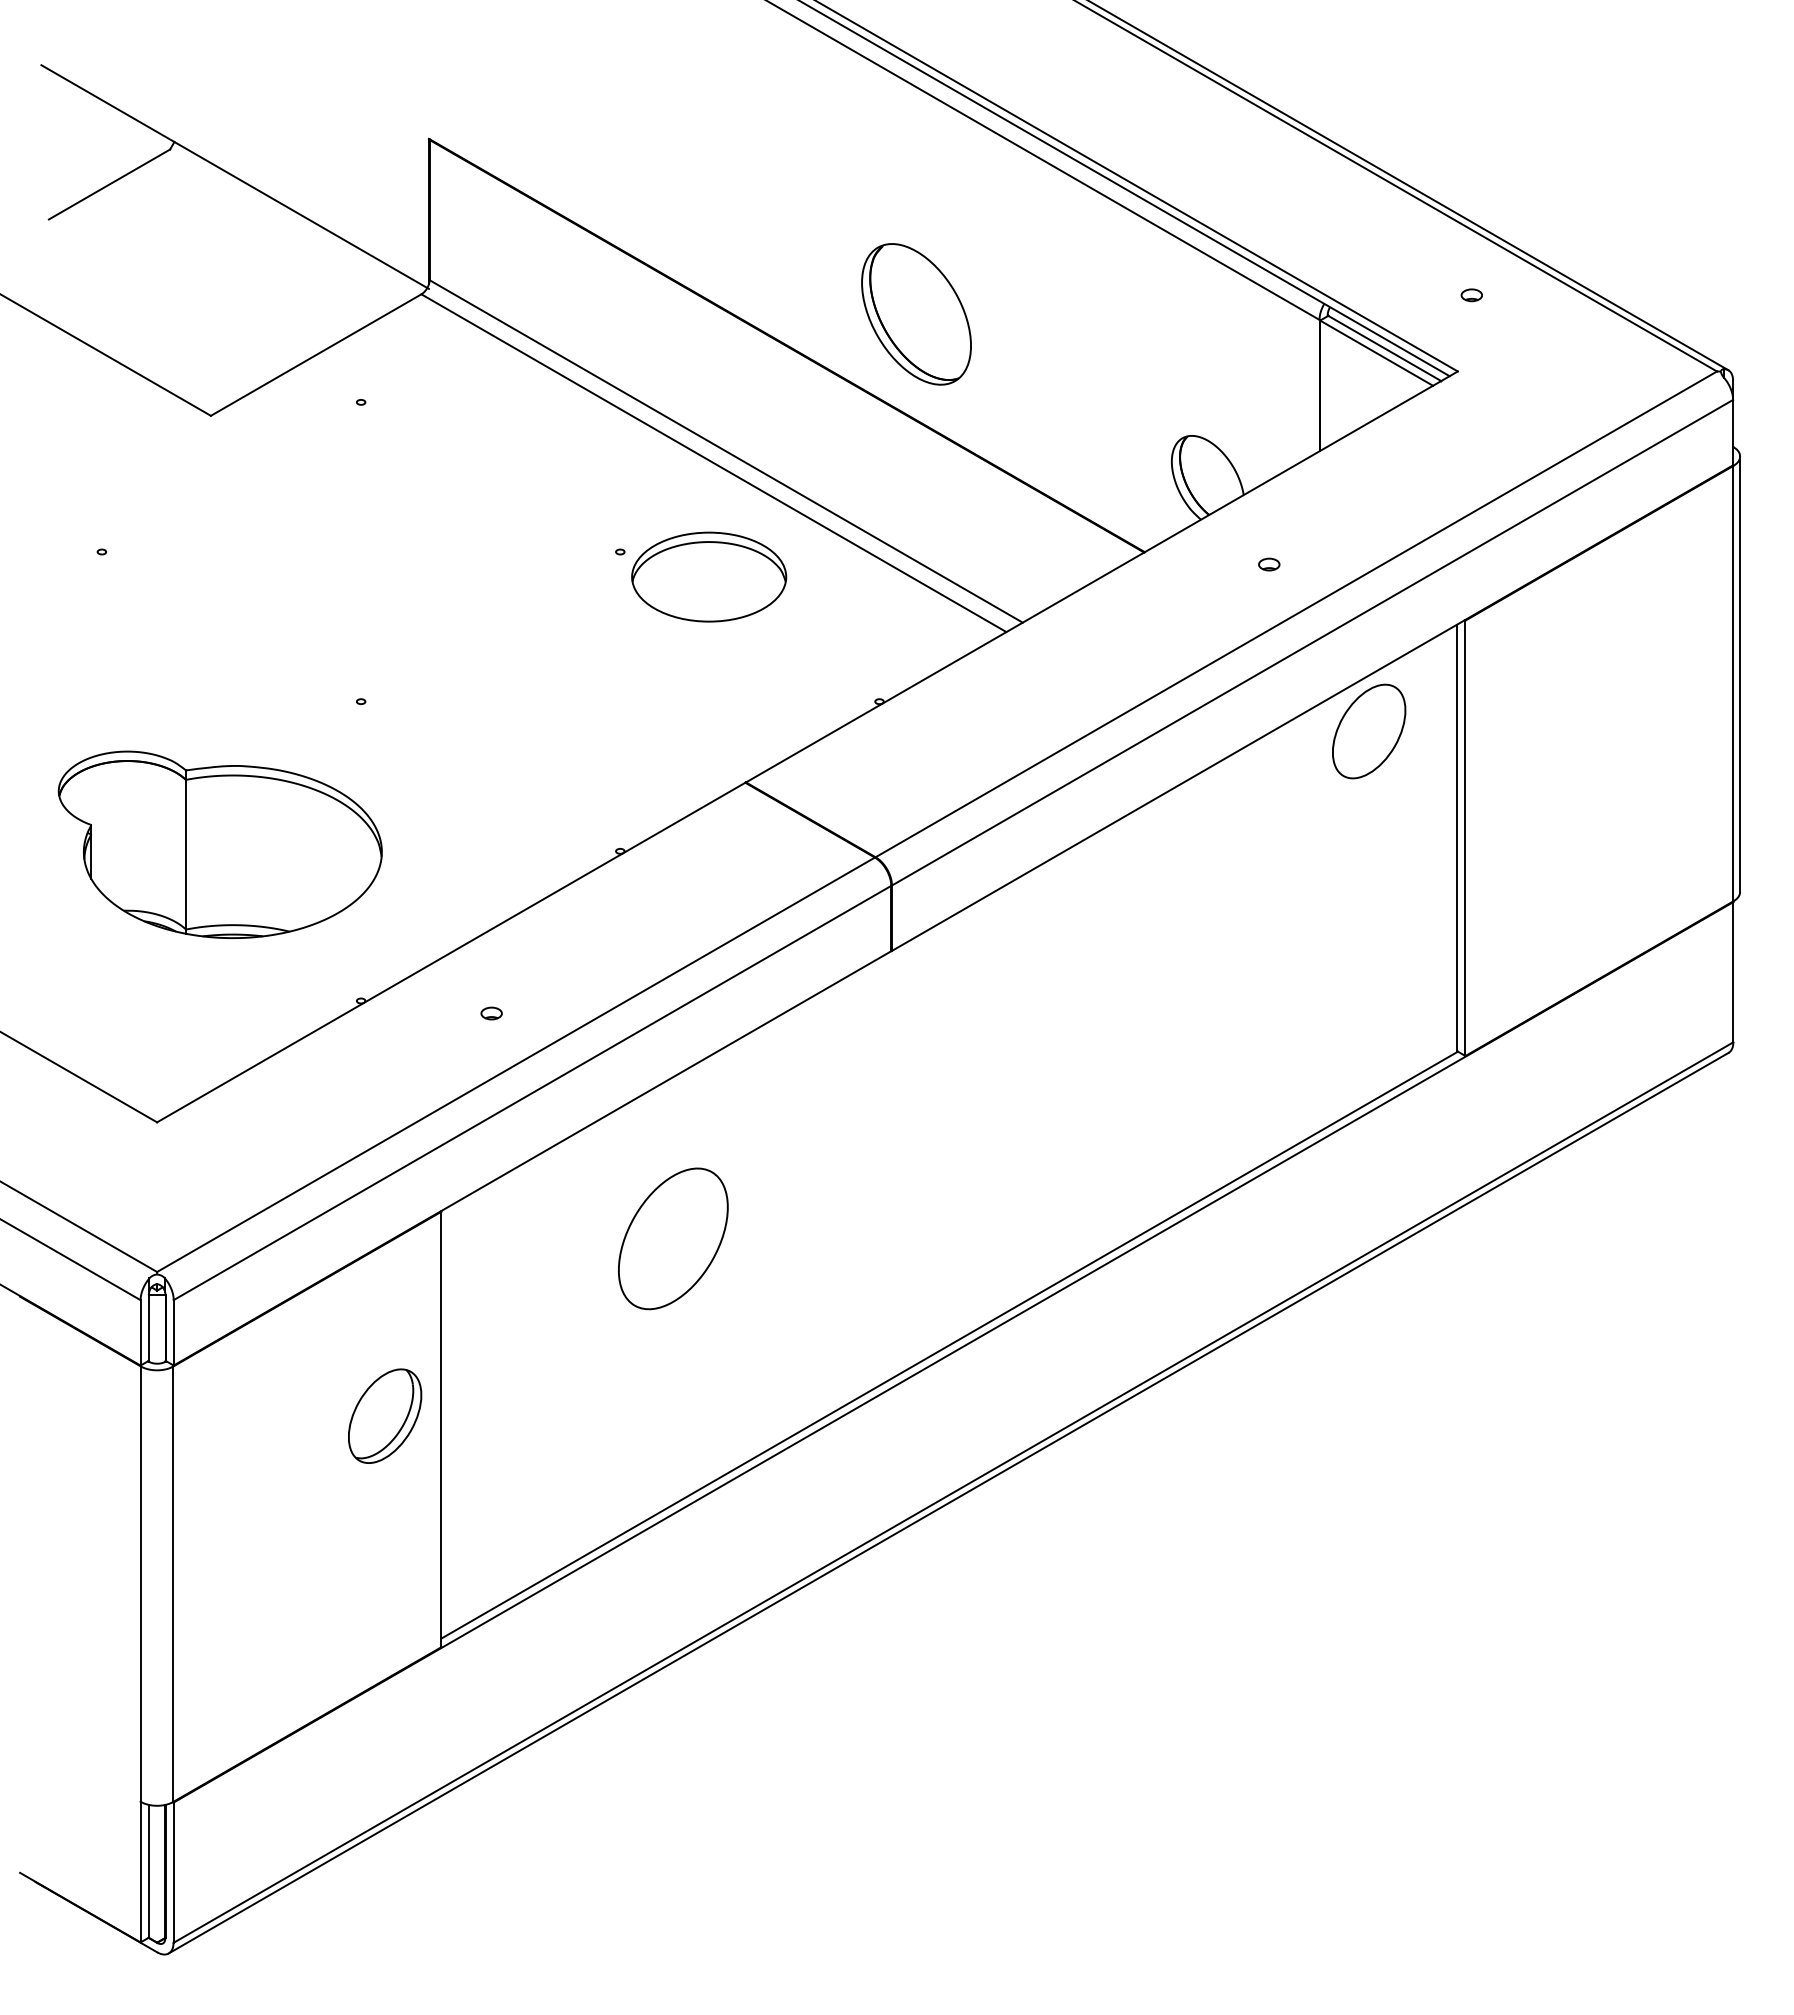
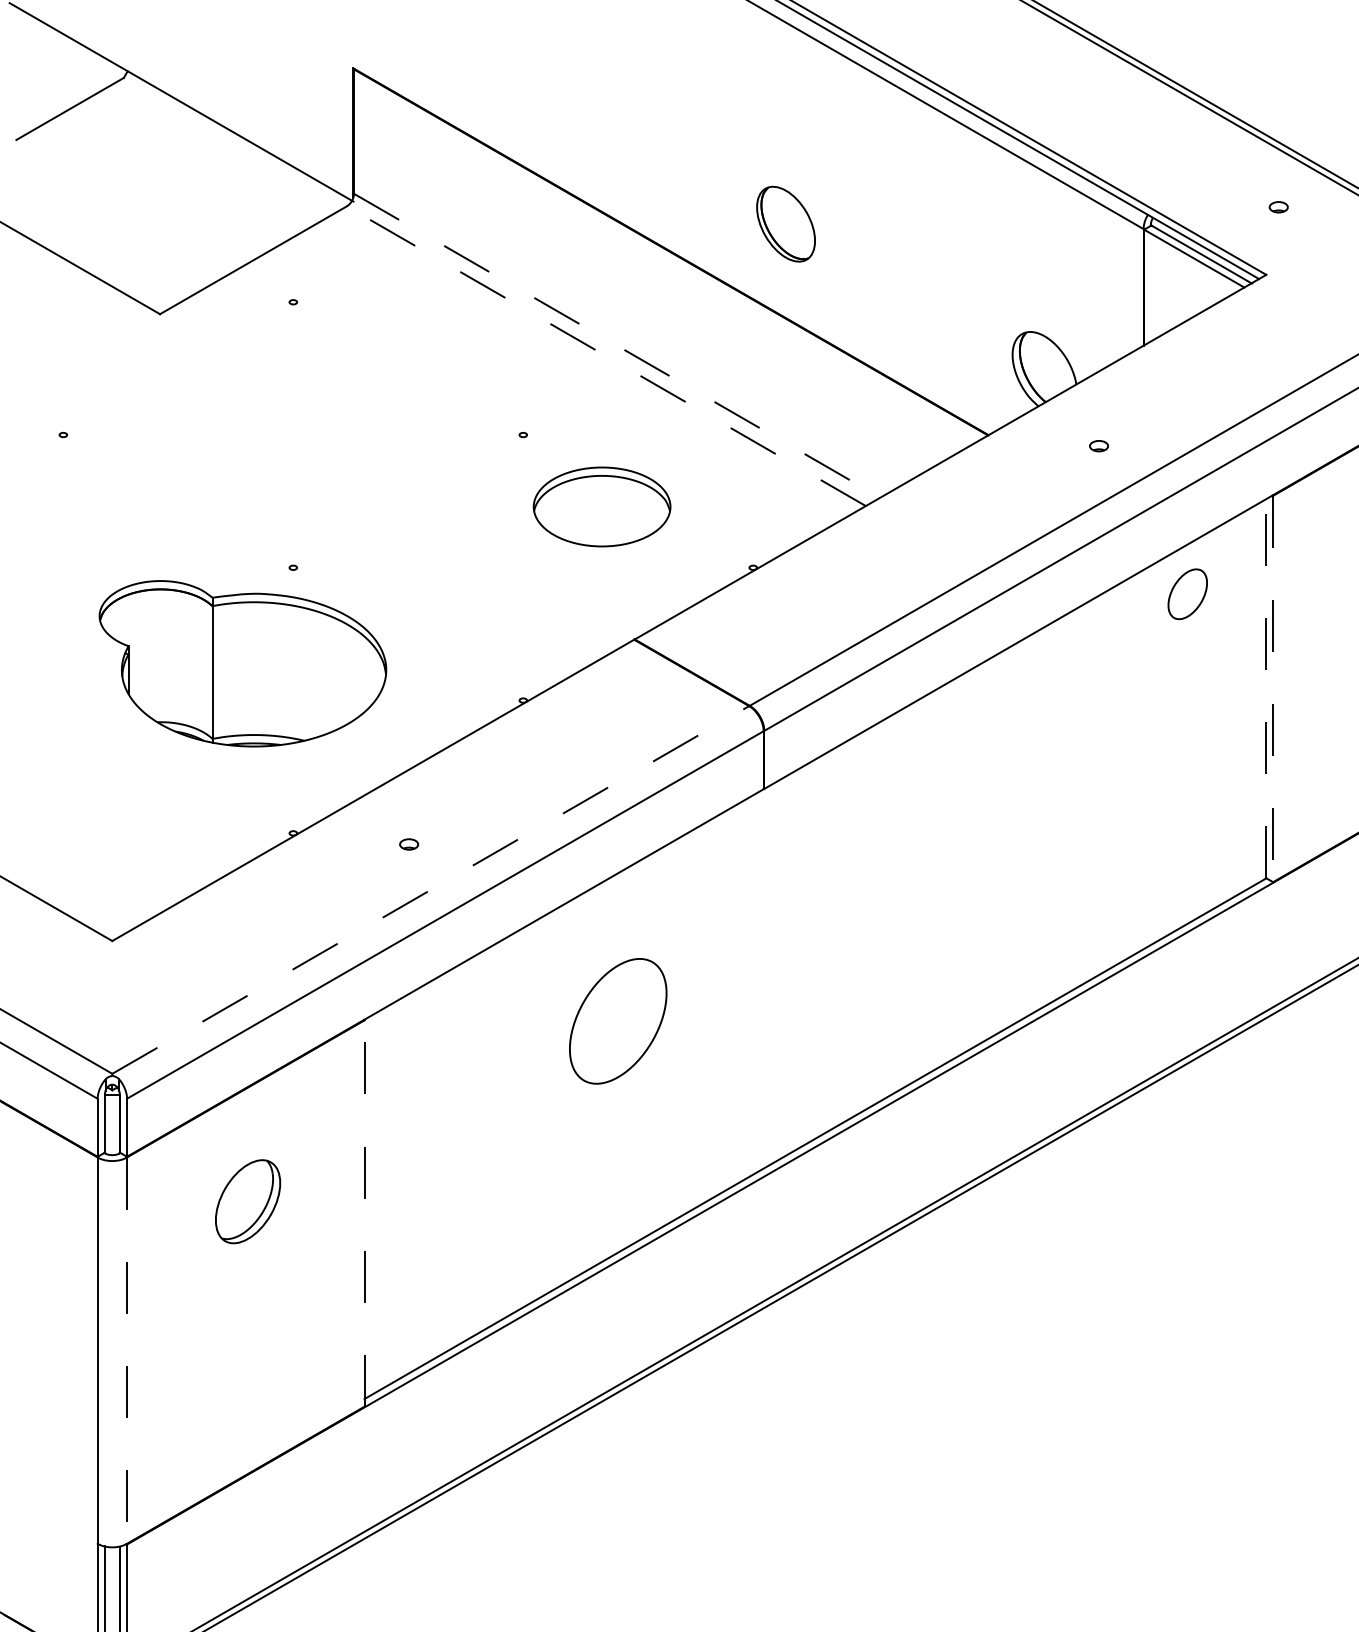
part: (916, 314) -> (786, 224), size x0.6
line: (726, 451) -> (617, 345), solid -> dashed
line: (713, 463) -> (605, 356), solid -> dashed
part: (709, 576) -> (602, 506), moved
part: (1369, 731) -> (1187, 594), size x0.6
line: (1457, 837) -> (1266, 688), solid -> dashed
line: (1465, 838) -> (1273, 689), solid -> dashed
part: (219, 844) -> (242, 663), moved
line: (516, 1064) -> (431, 889), solid -> dashed
part: (673, 1238) -> (618, 1021), moved
part: (385, 1415) -> (248, 1201), moved
line: (441, 1429) -> (364, 1213), solid -> dashed
line: (173, 1584) -> (126, 1351), solid -> dashed

